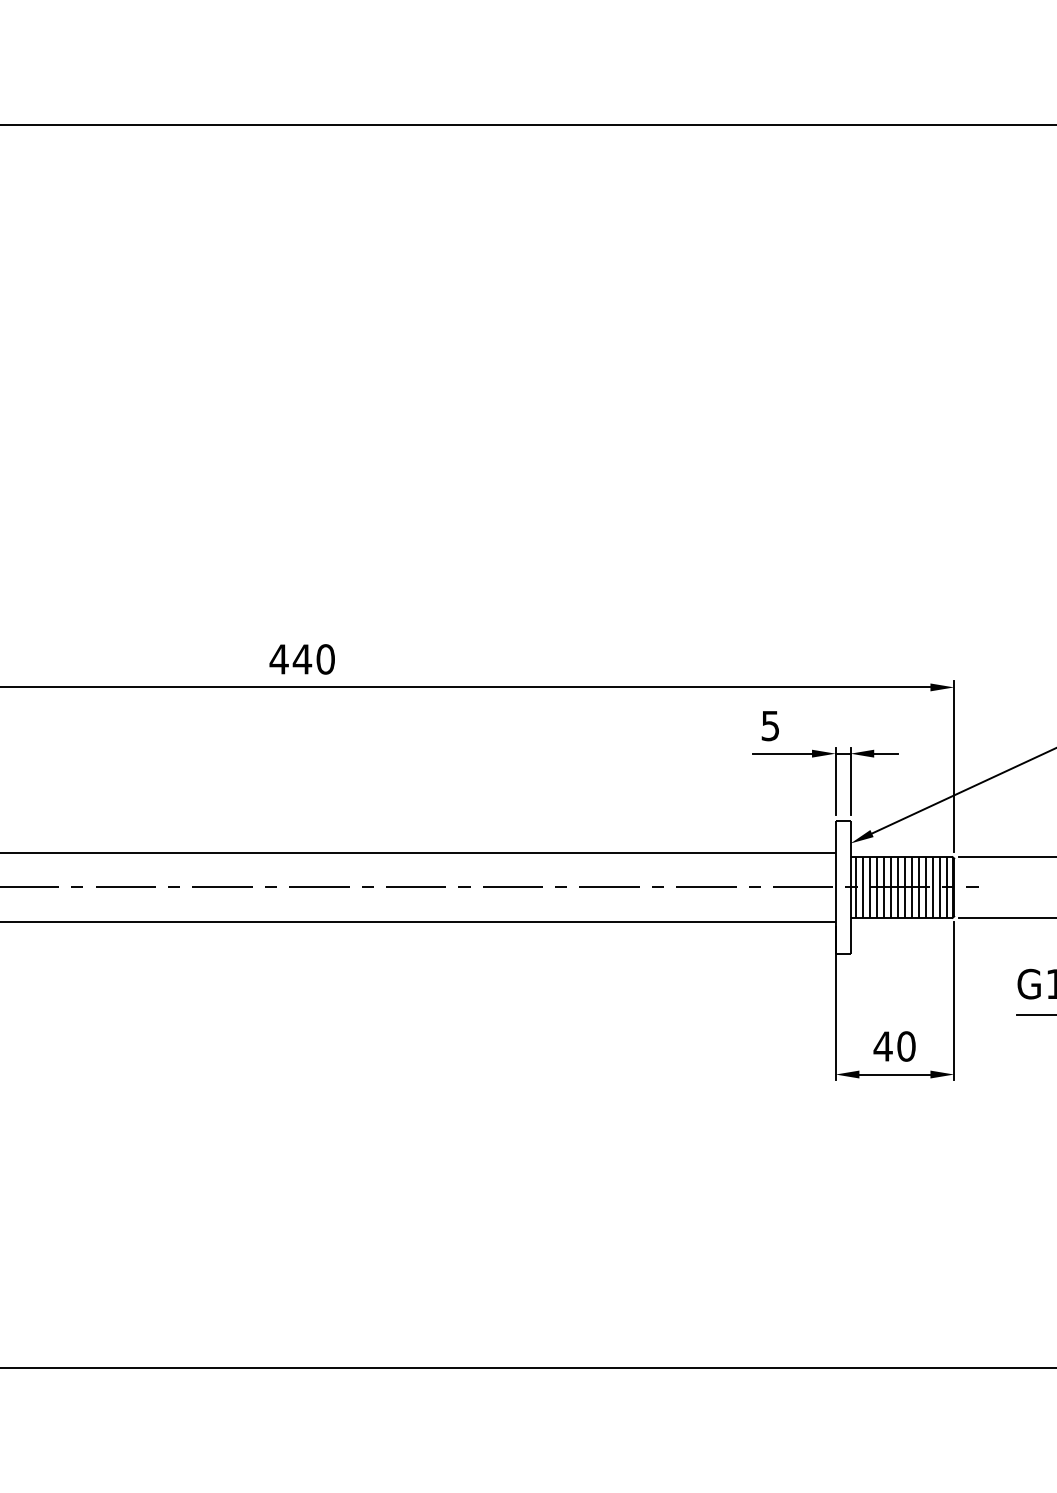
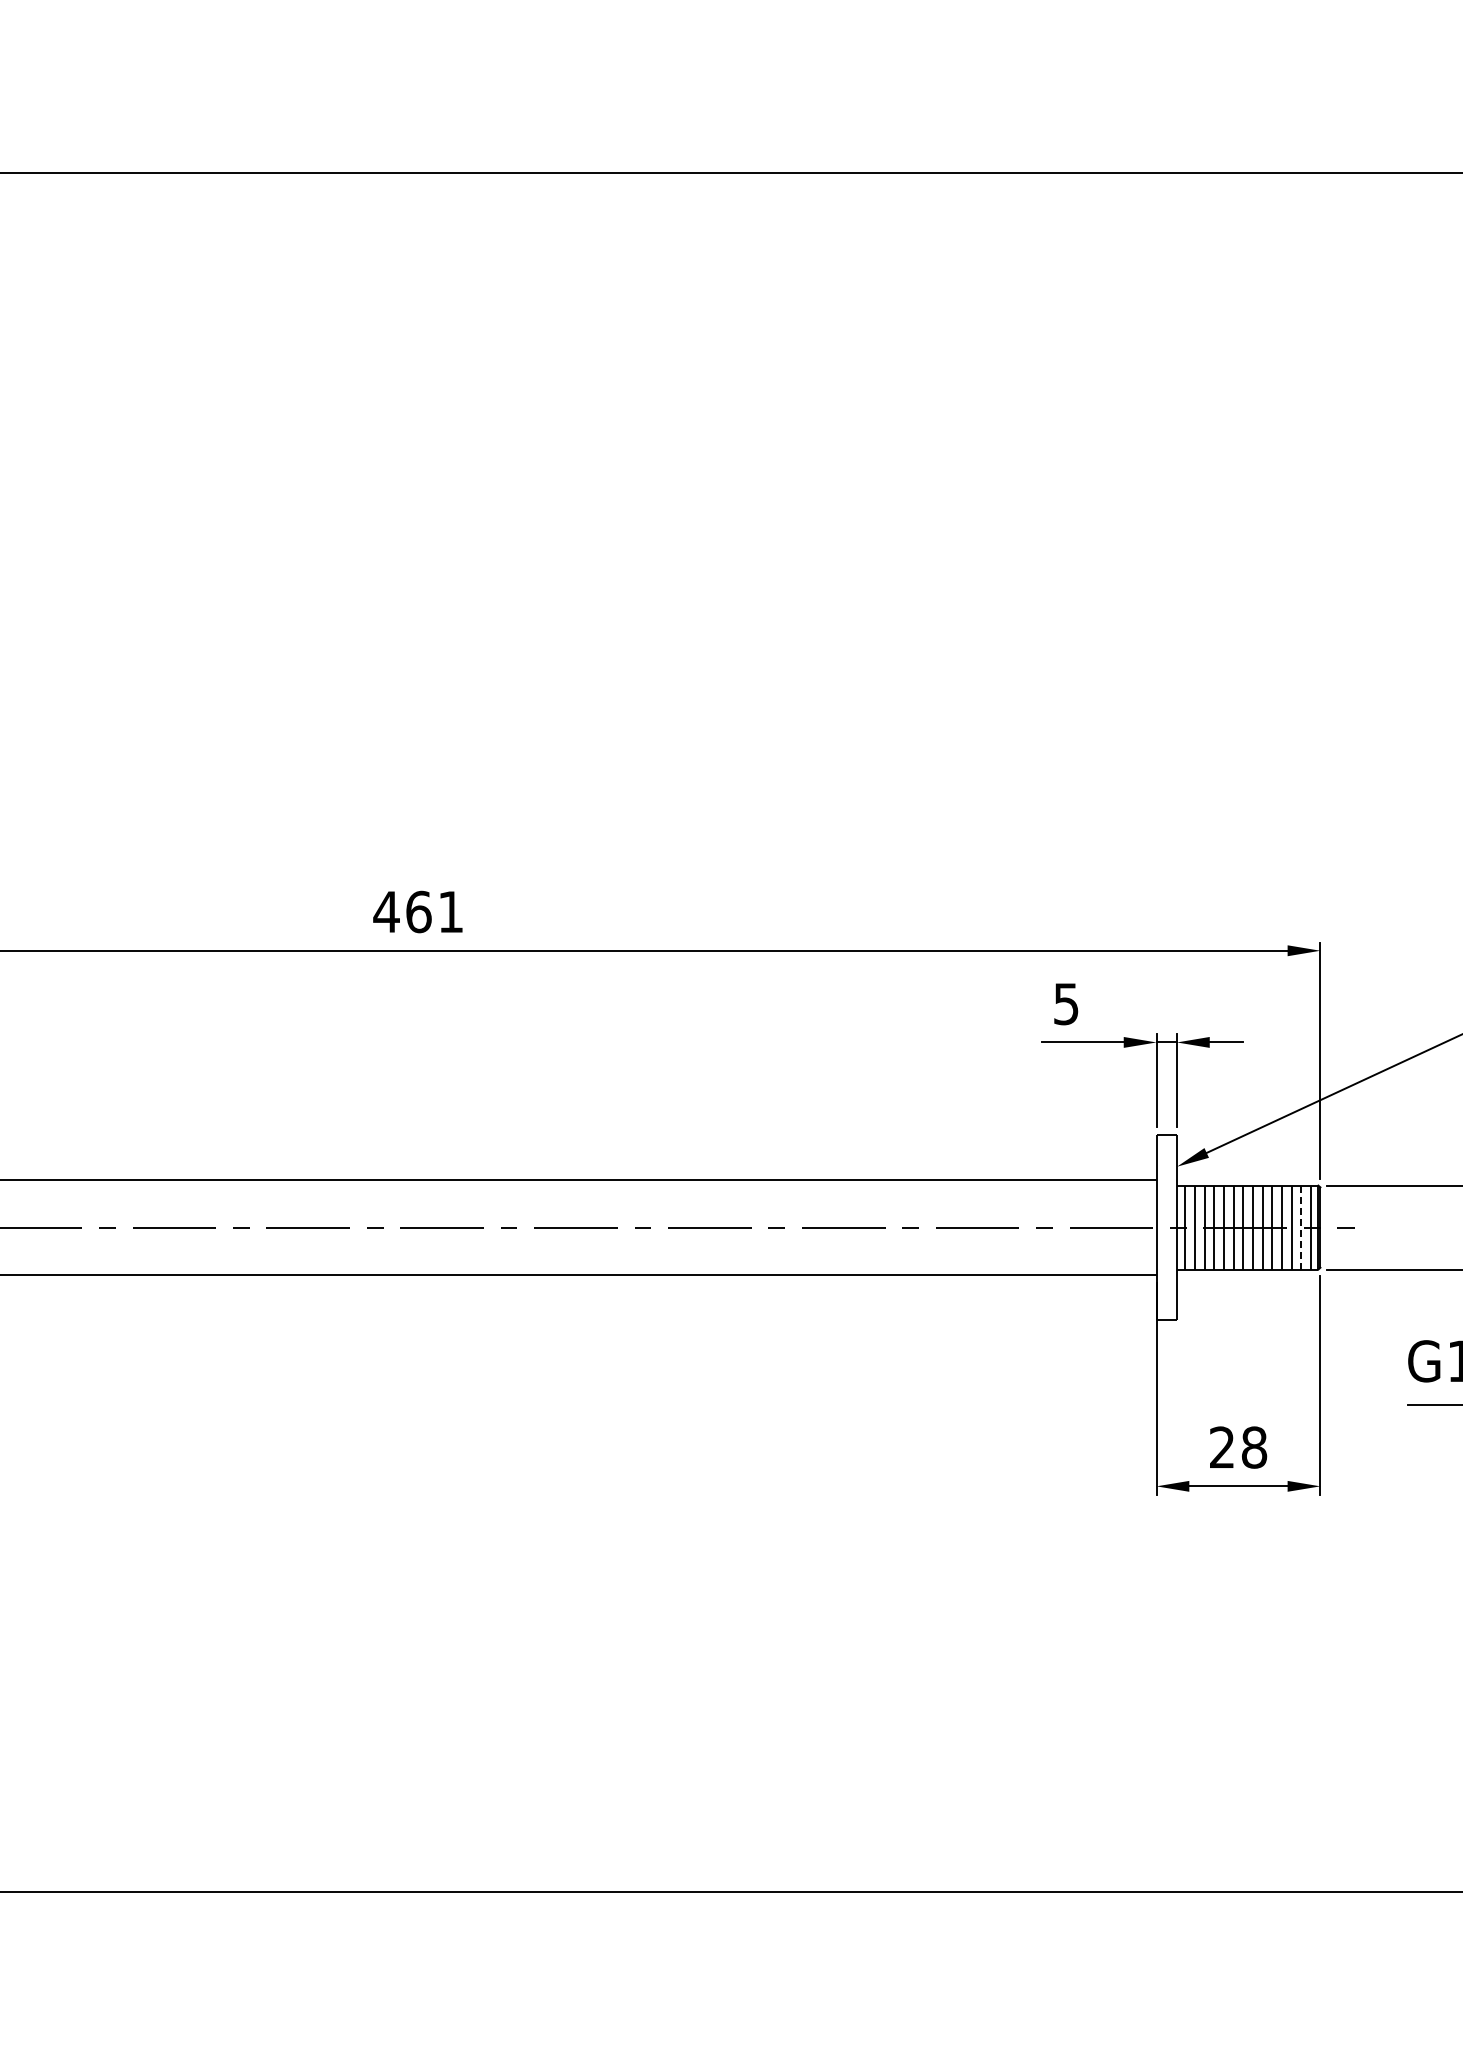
text: (313, 659) -> (434, 911), 440 -> 461
line: (940, 887) -> (1301, 1227), solid -> dashed
text: (894, 1046) -> (1237, 1447), 40 -> 28

